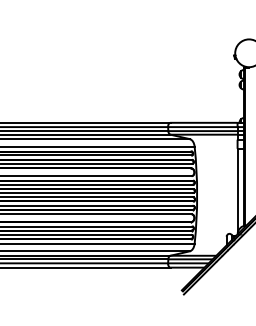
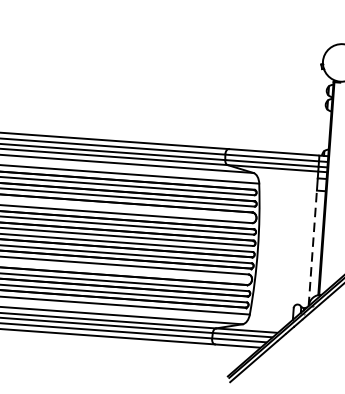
line: (237, 191) -> (312, 248), solid -> dashed

